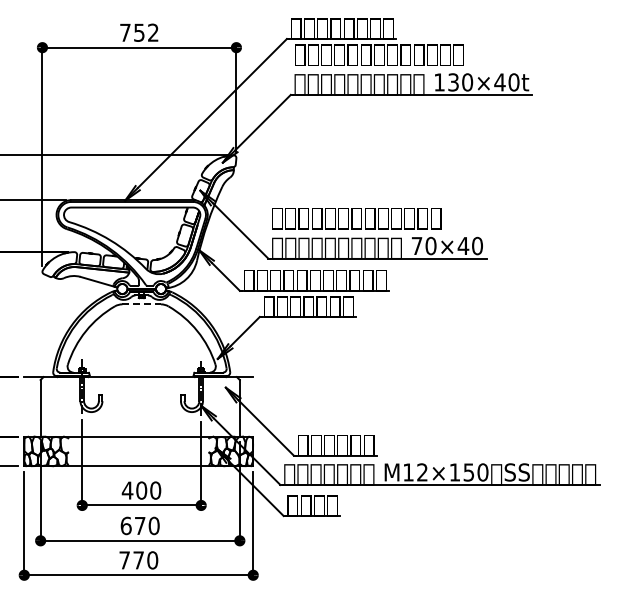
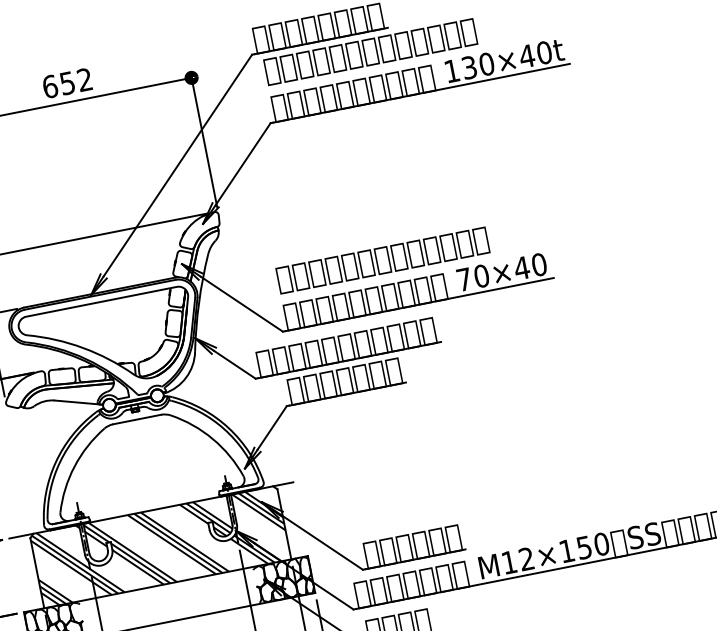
text: (125, 32) -> (50, 86), 752 -> 652
line: (142, 304) -> (138, 419), dashed -> solid
hatch: (139, 406) -> (159, 546), added

